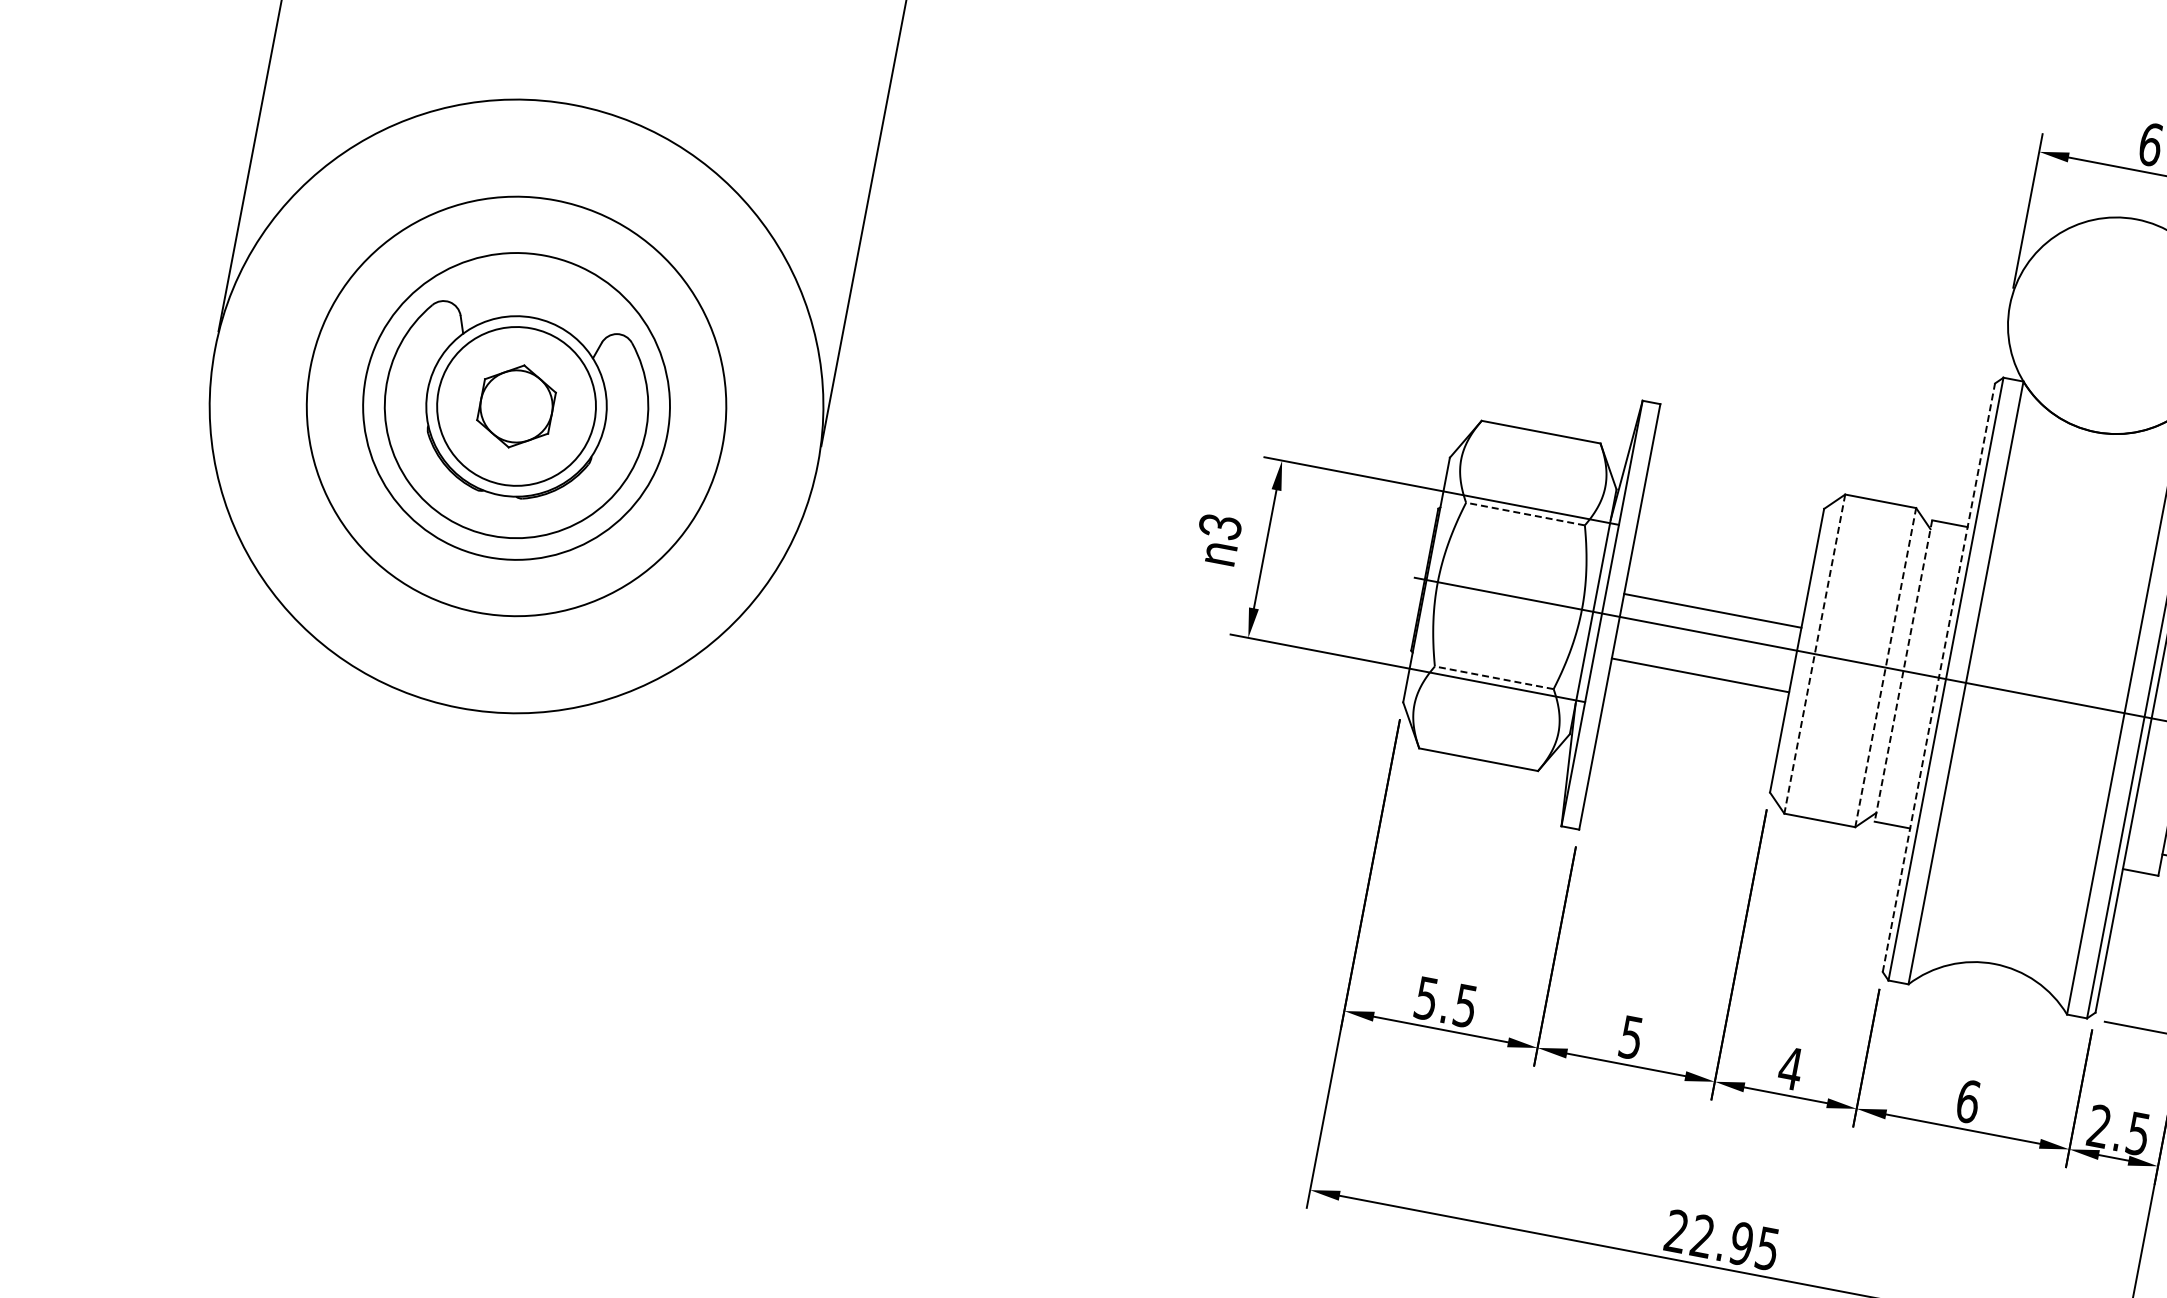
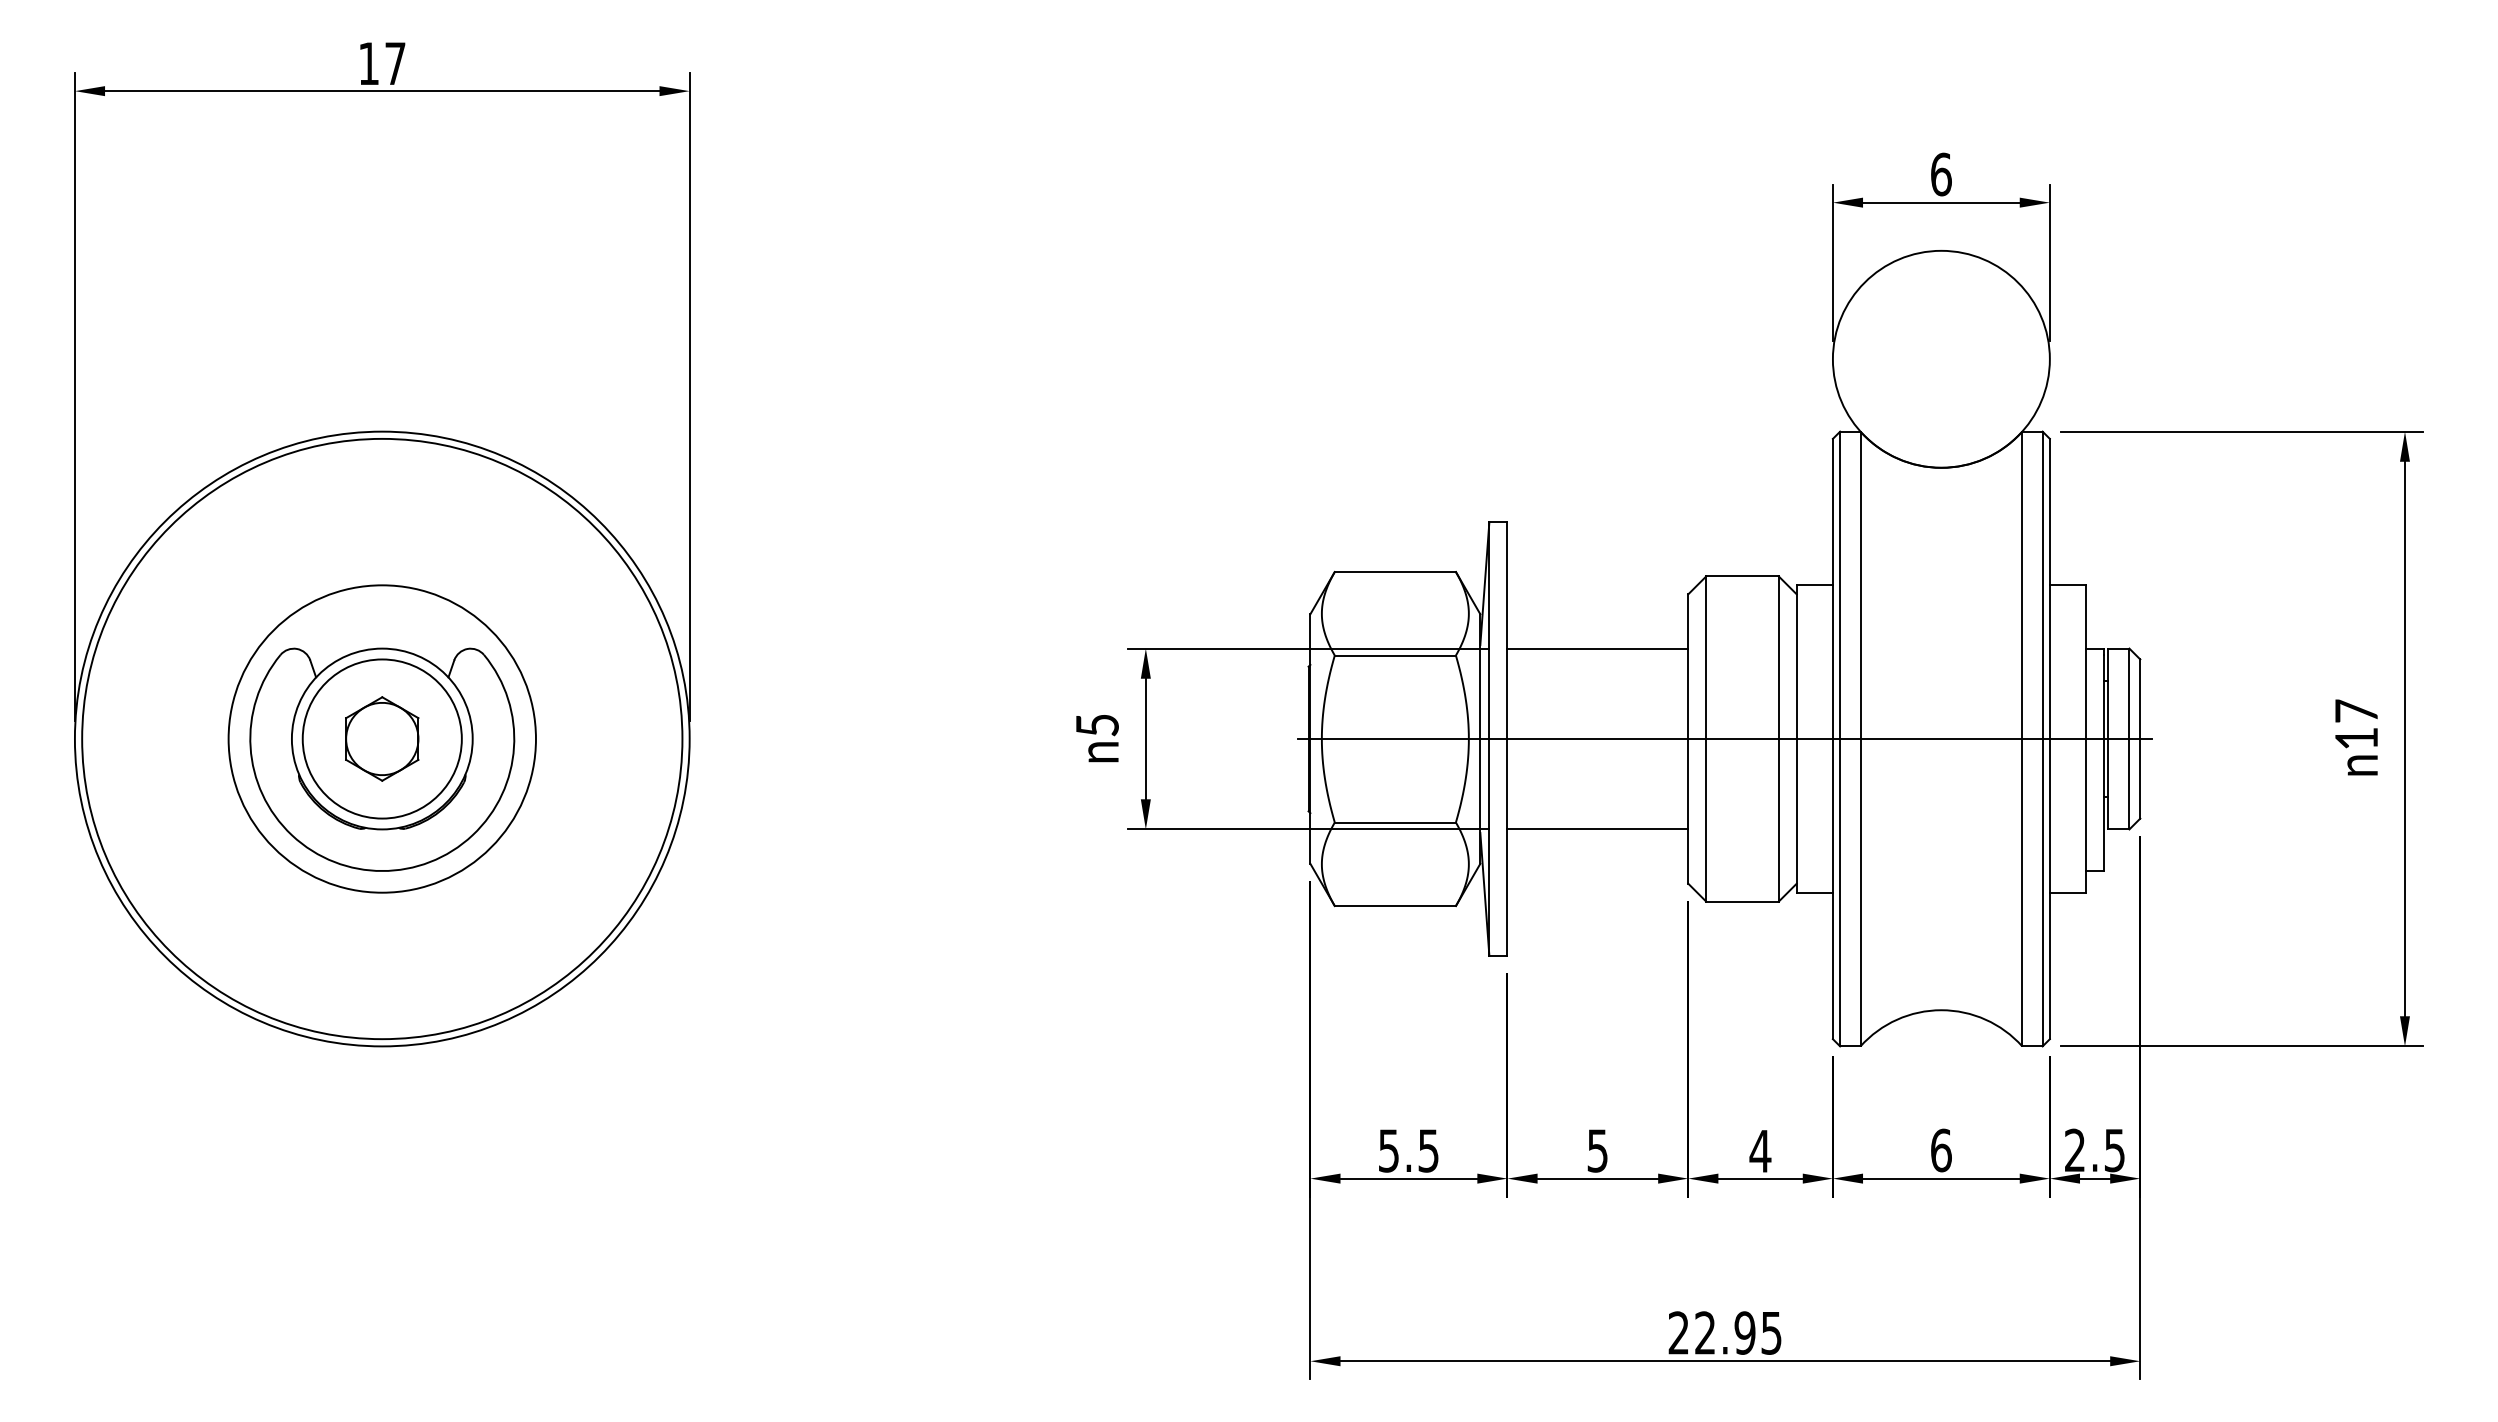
circle: (516, 405) -> (382, 738), size x1.43
line: (1525, 514) -> (1395, 655), dashed -> solid
text: (1220, 526) -> (1097, 725), 3 -> 5
line: (1712, 610) -> (1597, 648), moved
line: (1814, 654) -> (1706, 739), dashed -> solid
line: (1885, 668) -> (1778, 739), dashed -> solid
line: (1903, 671) -> (1796, 739), dashed -> solid
line: (1700, 675) -> (1597, 829), moved
line: (1494, 677) -> (1395, 822), dashed -> solid
line: (1938, 677) -> (1832, 738), dashed -> solid

